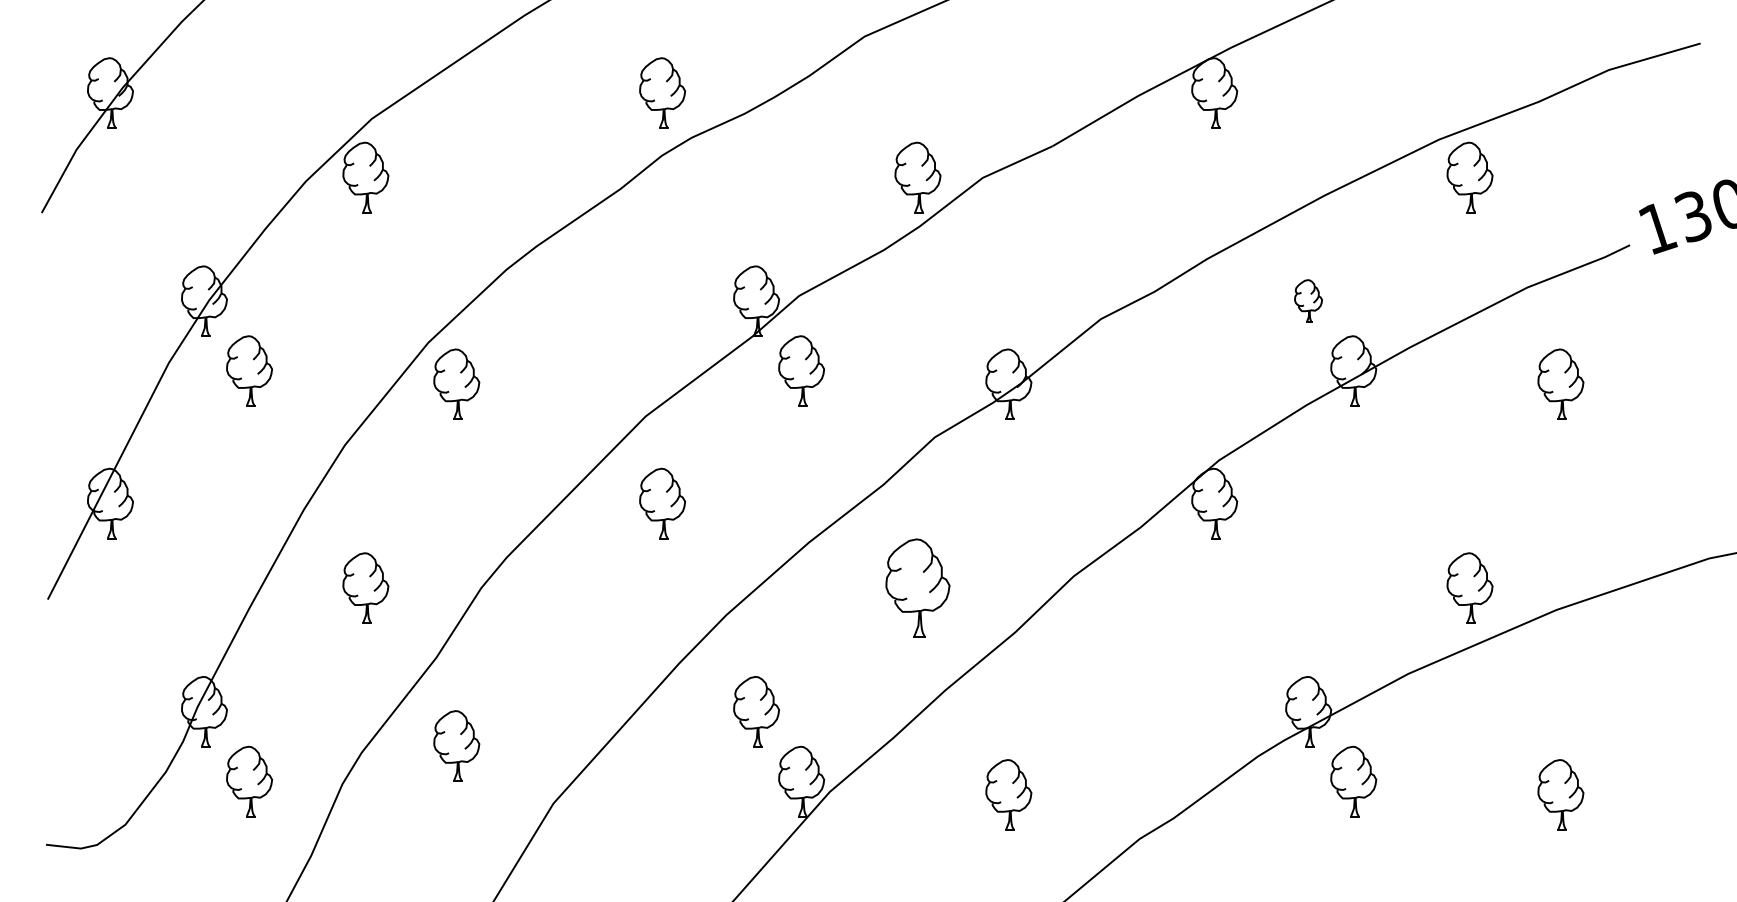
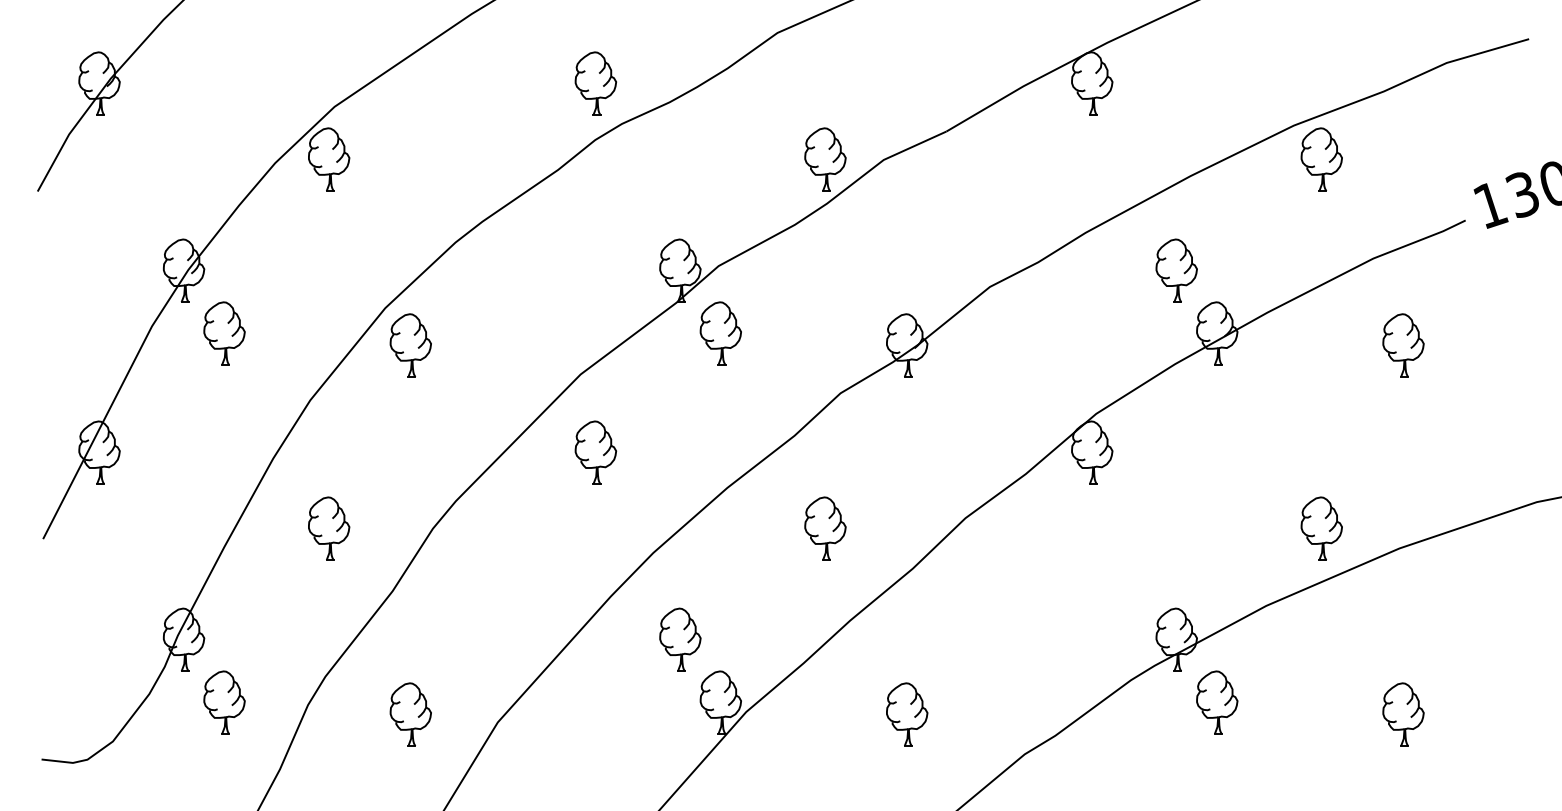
part: (1308, 300) -> (1176, 270), size x1.67
part: (917, 587) -> (825, 528), size x0.71
part: (456, 745) -> (410, 714), moved

